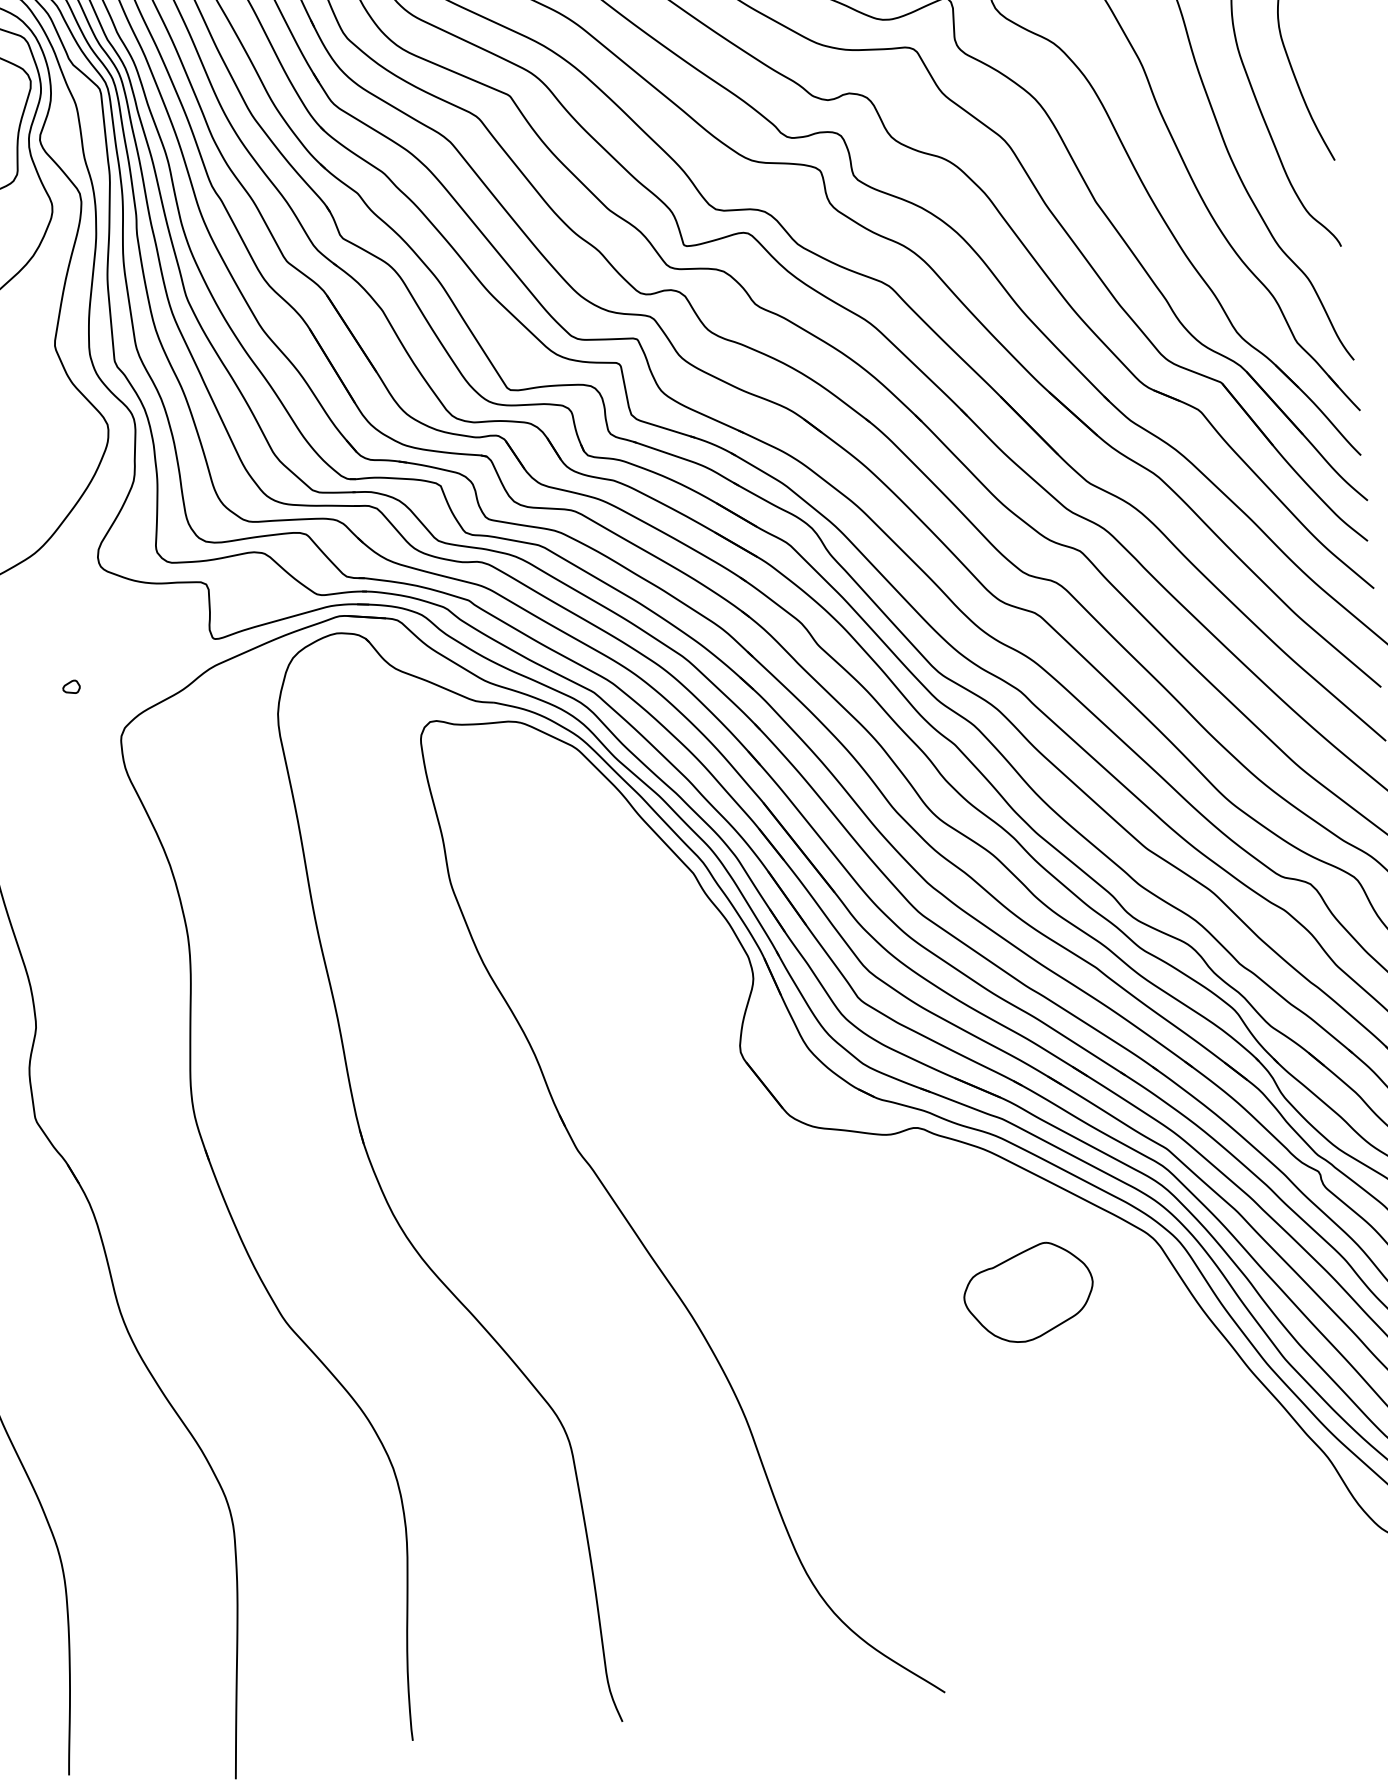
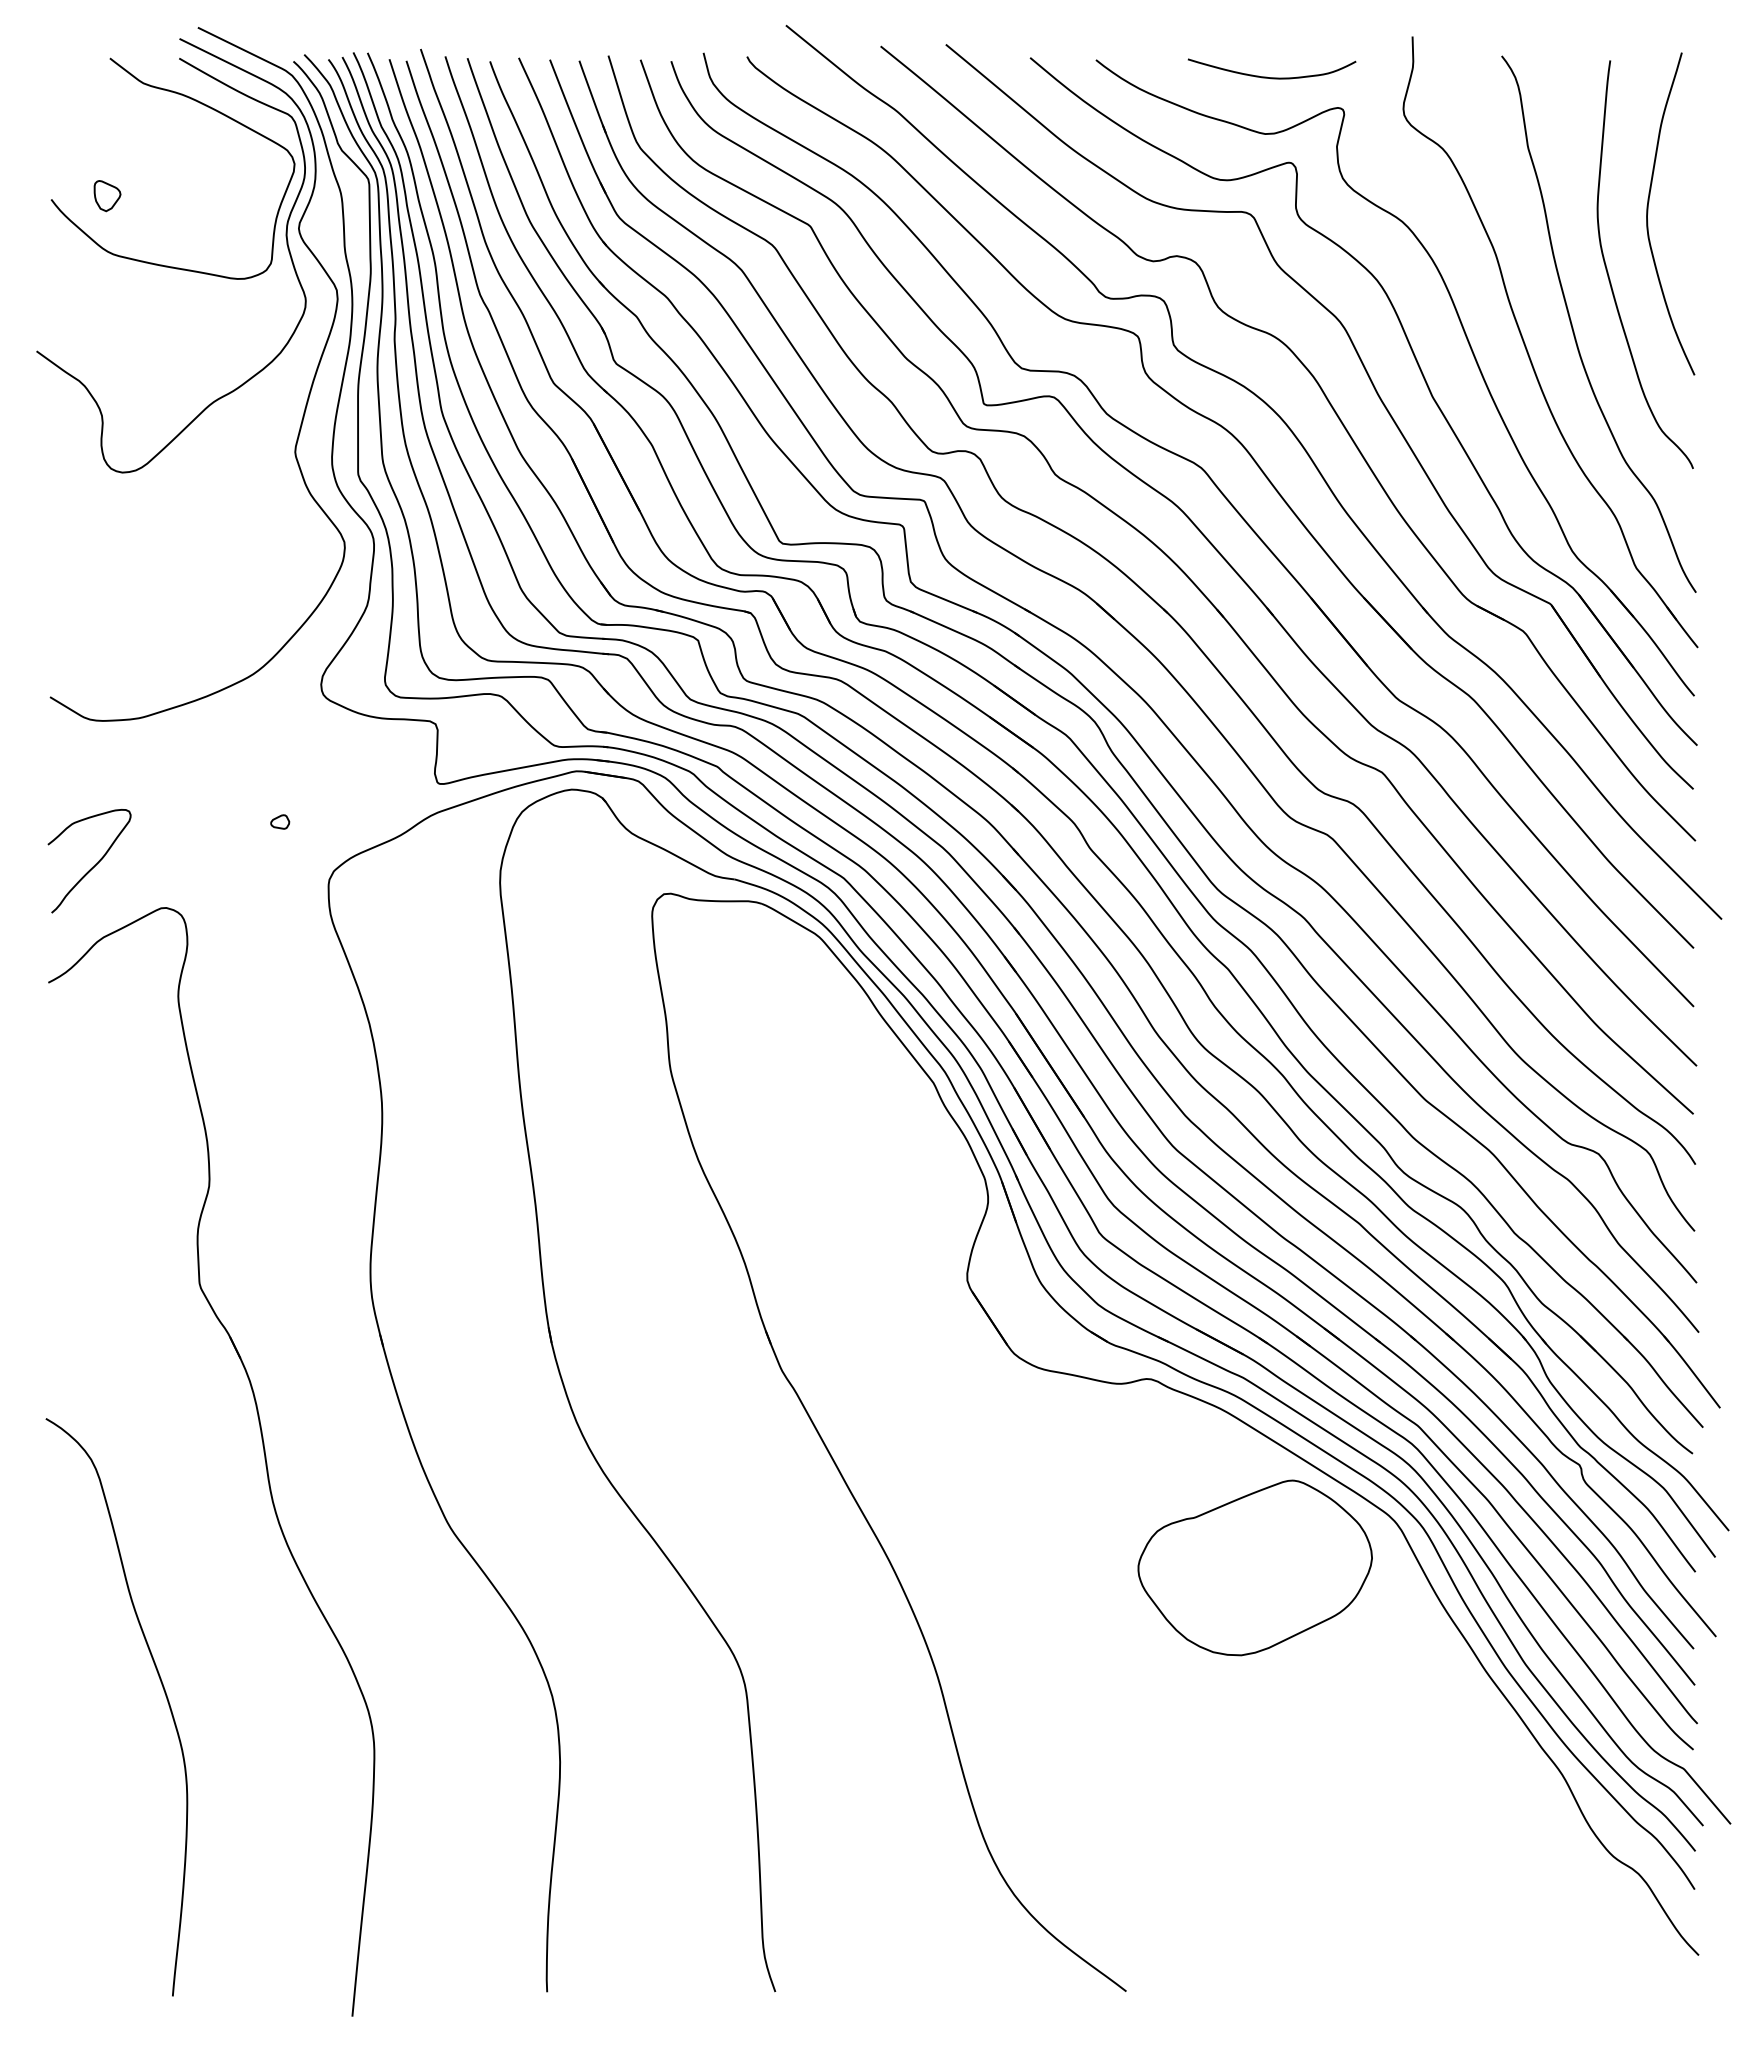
part: (1028, 1292) -> (1254, 1567), size x1.67

